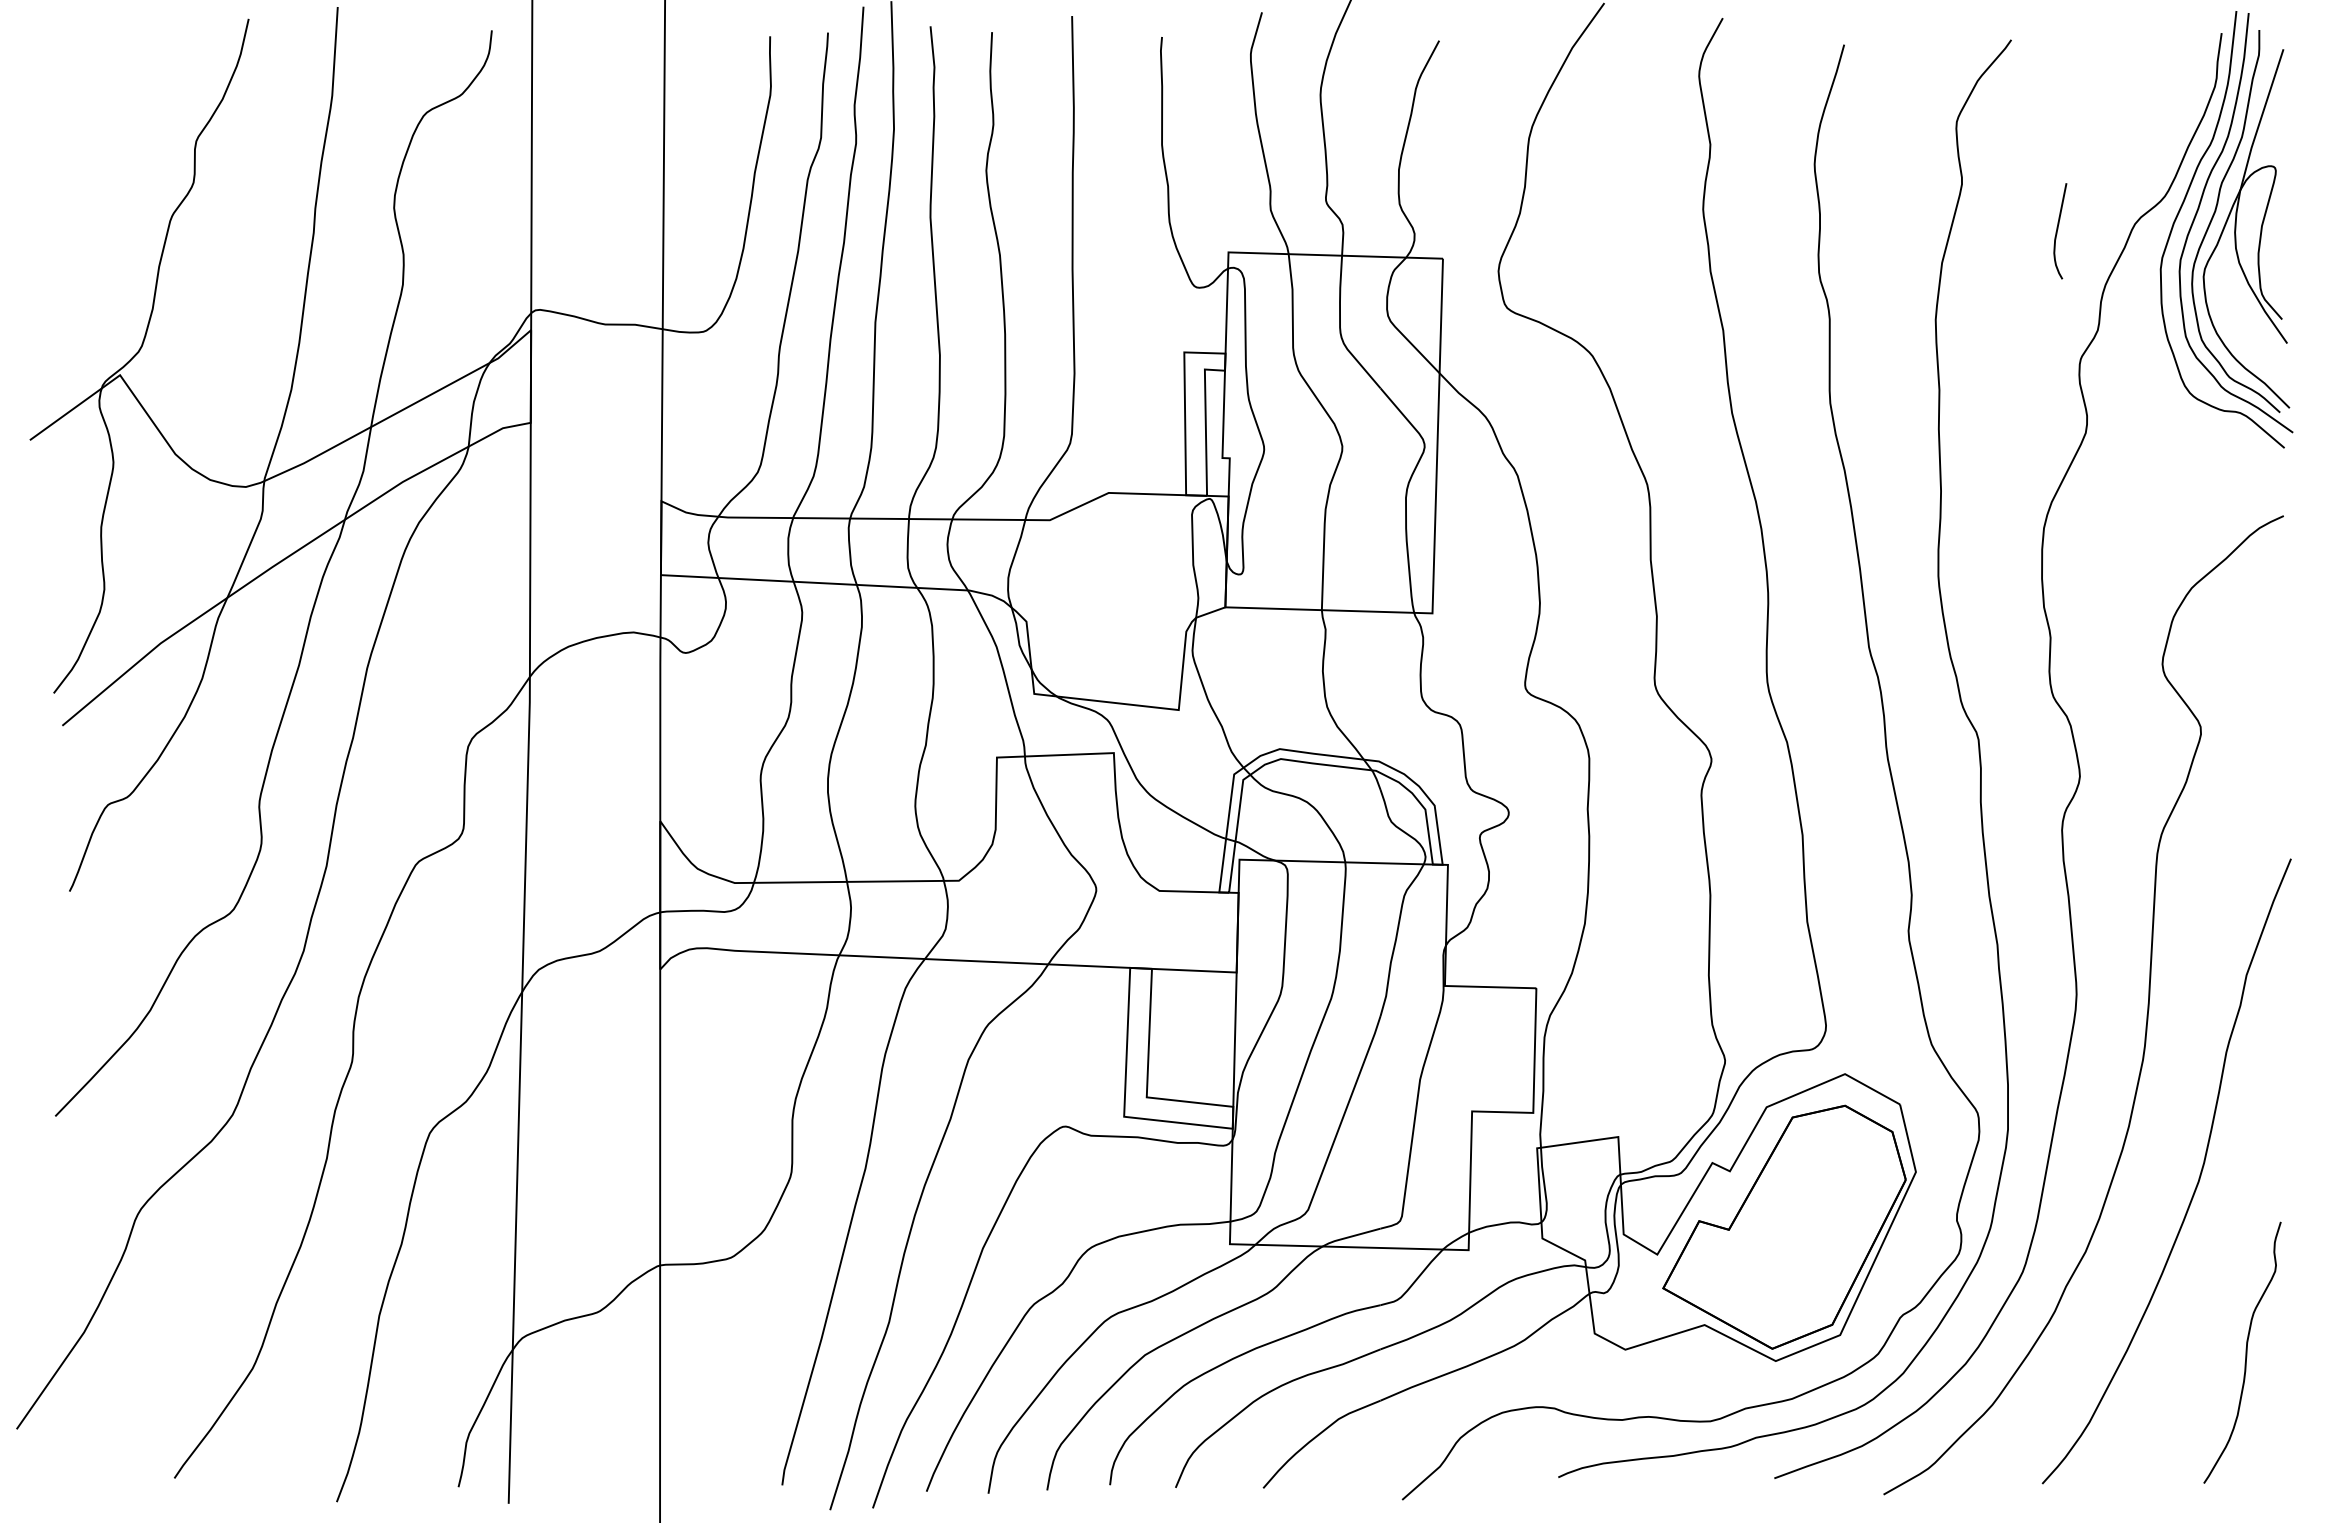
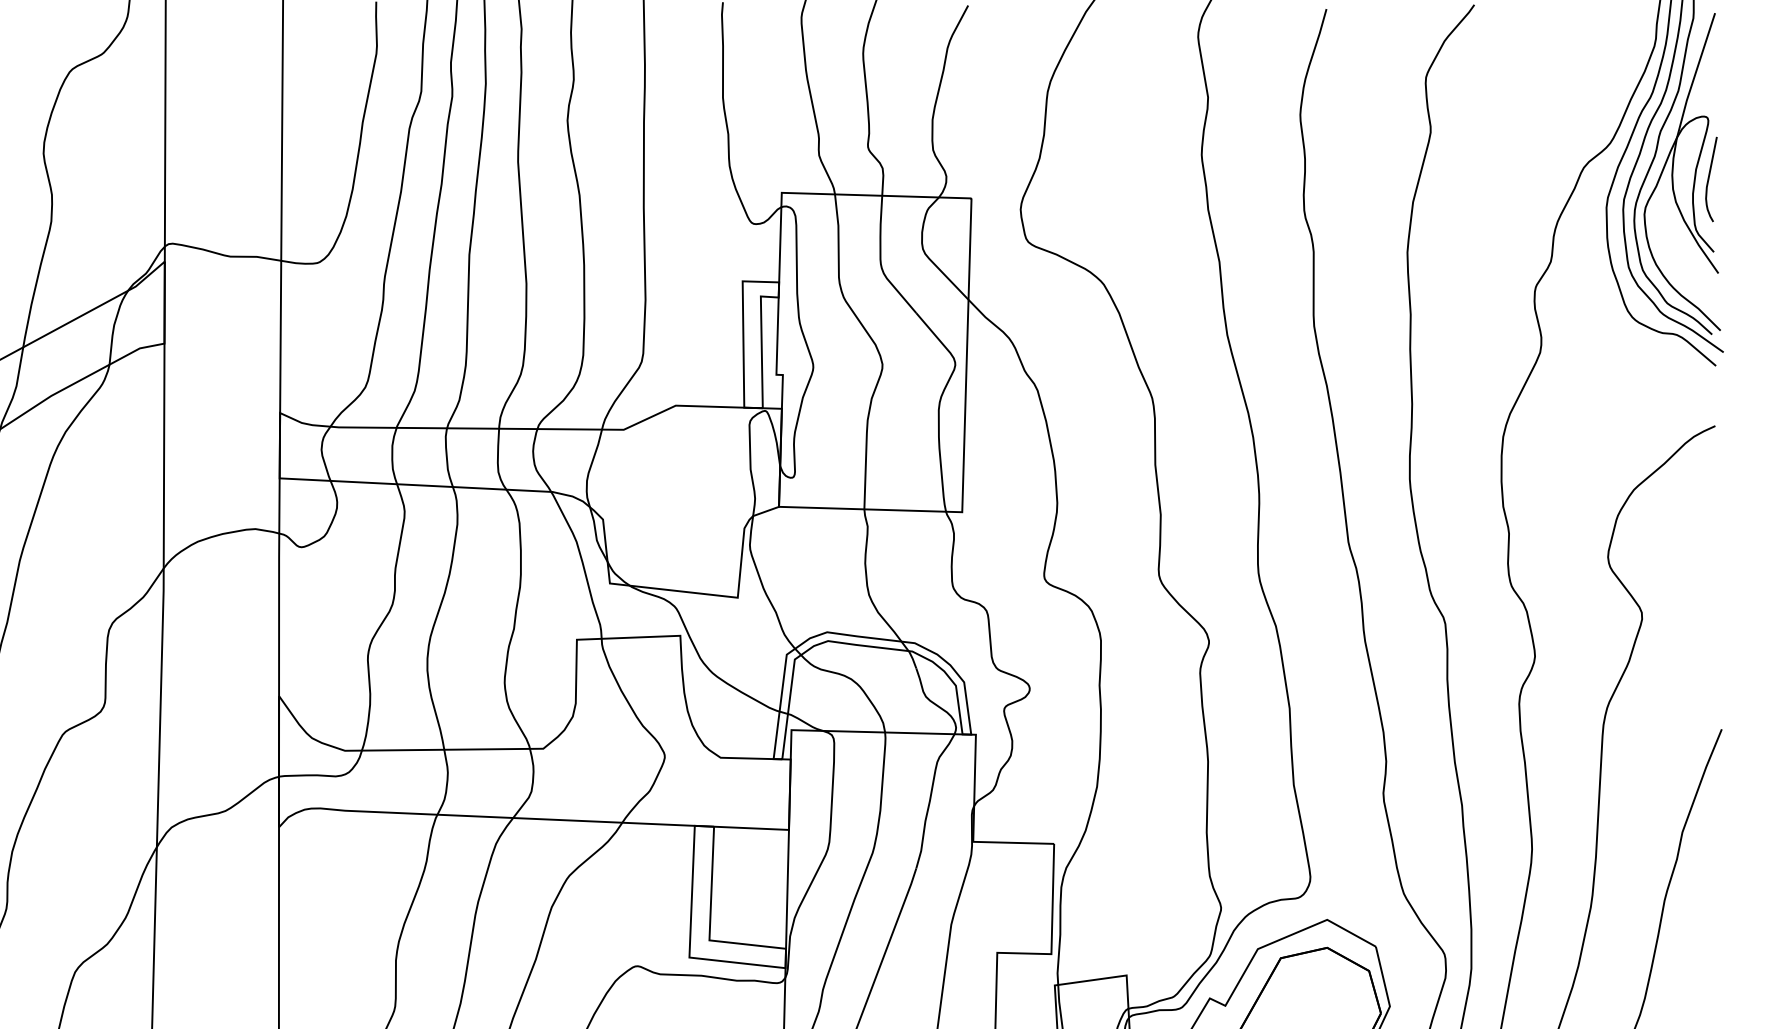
curve: (2058, 229) -> (1709, 177), moved

